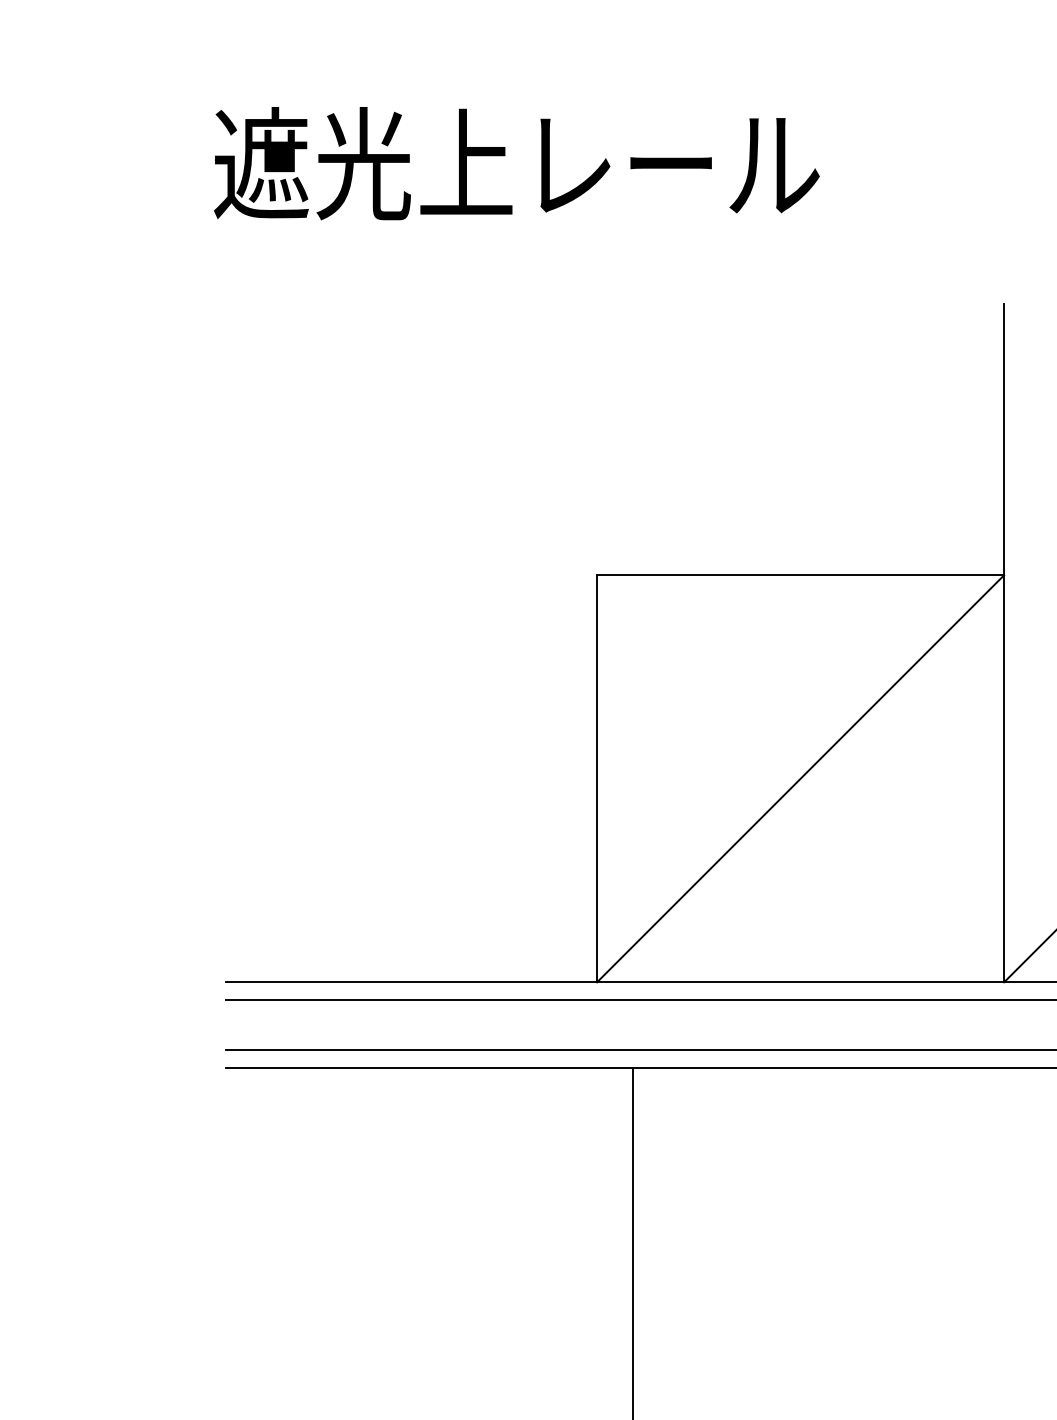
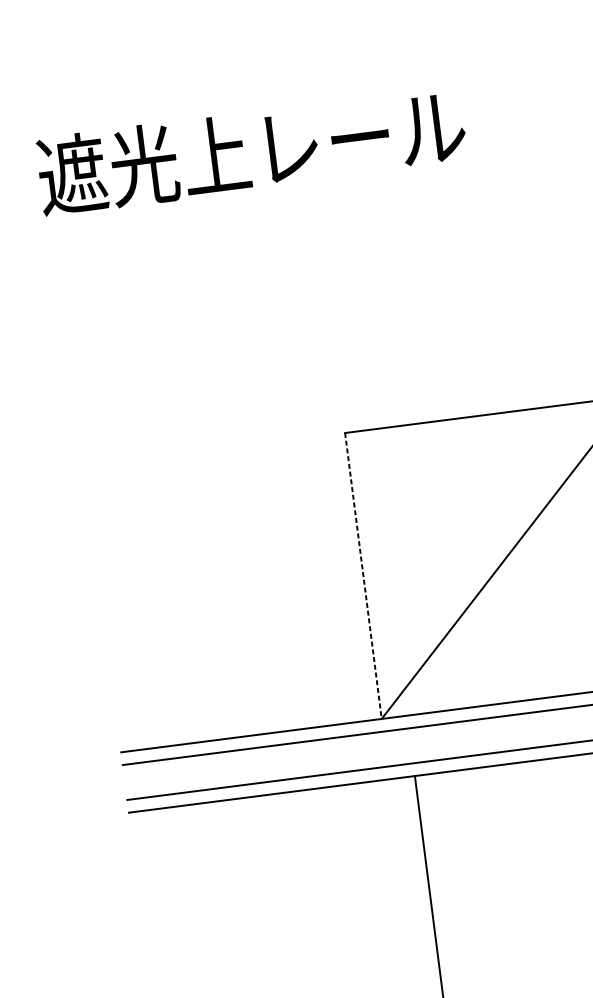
line: (597, 778) -> (363, 575), solid -> dashed

